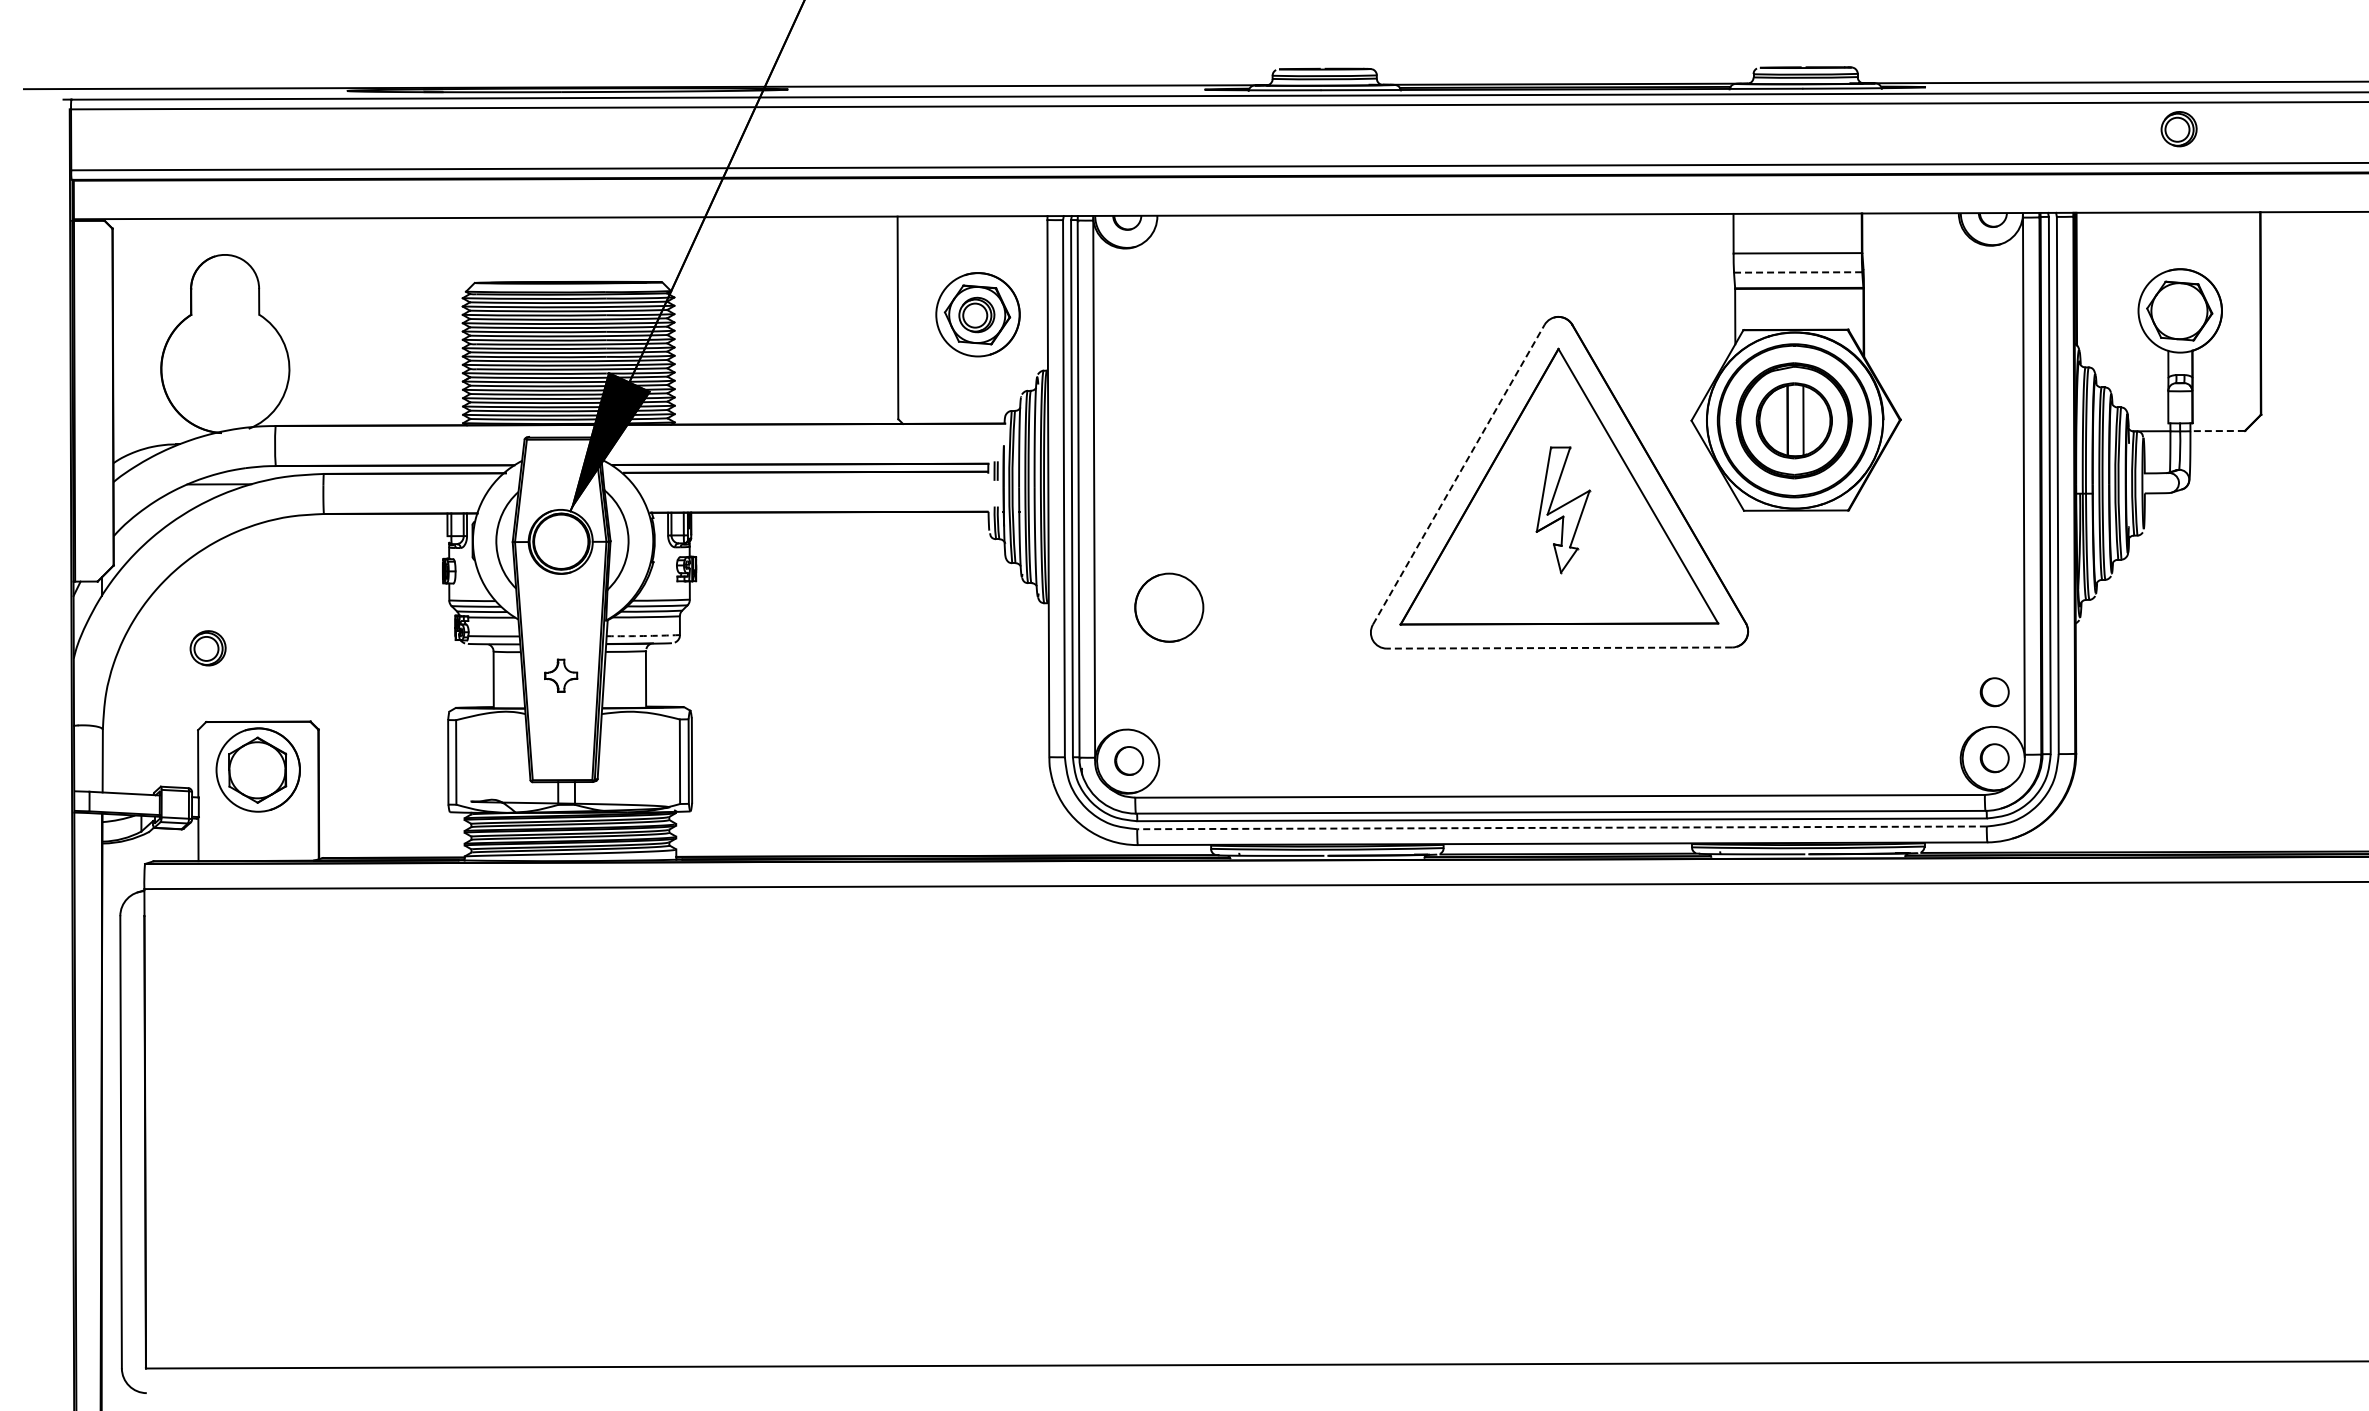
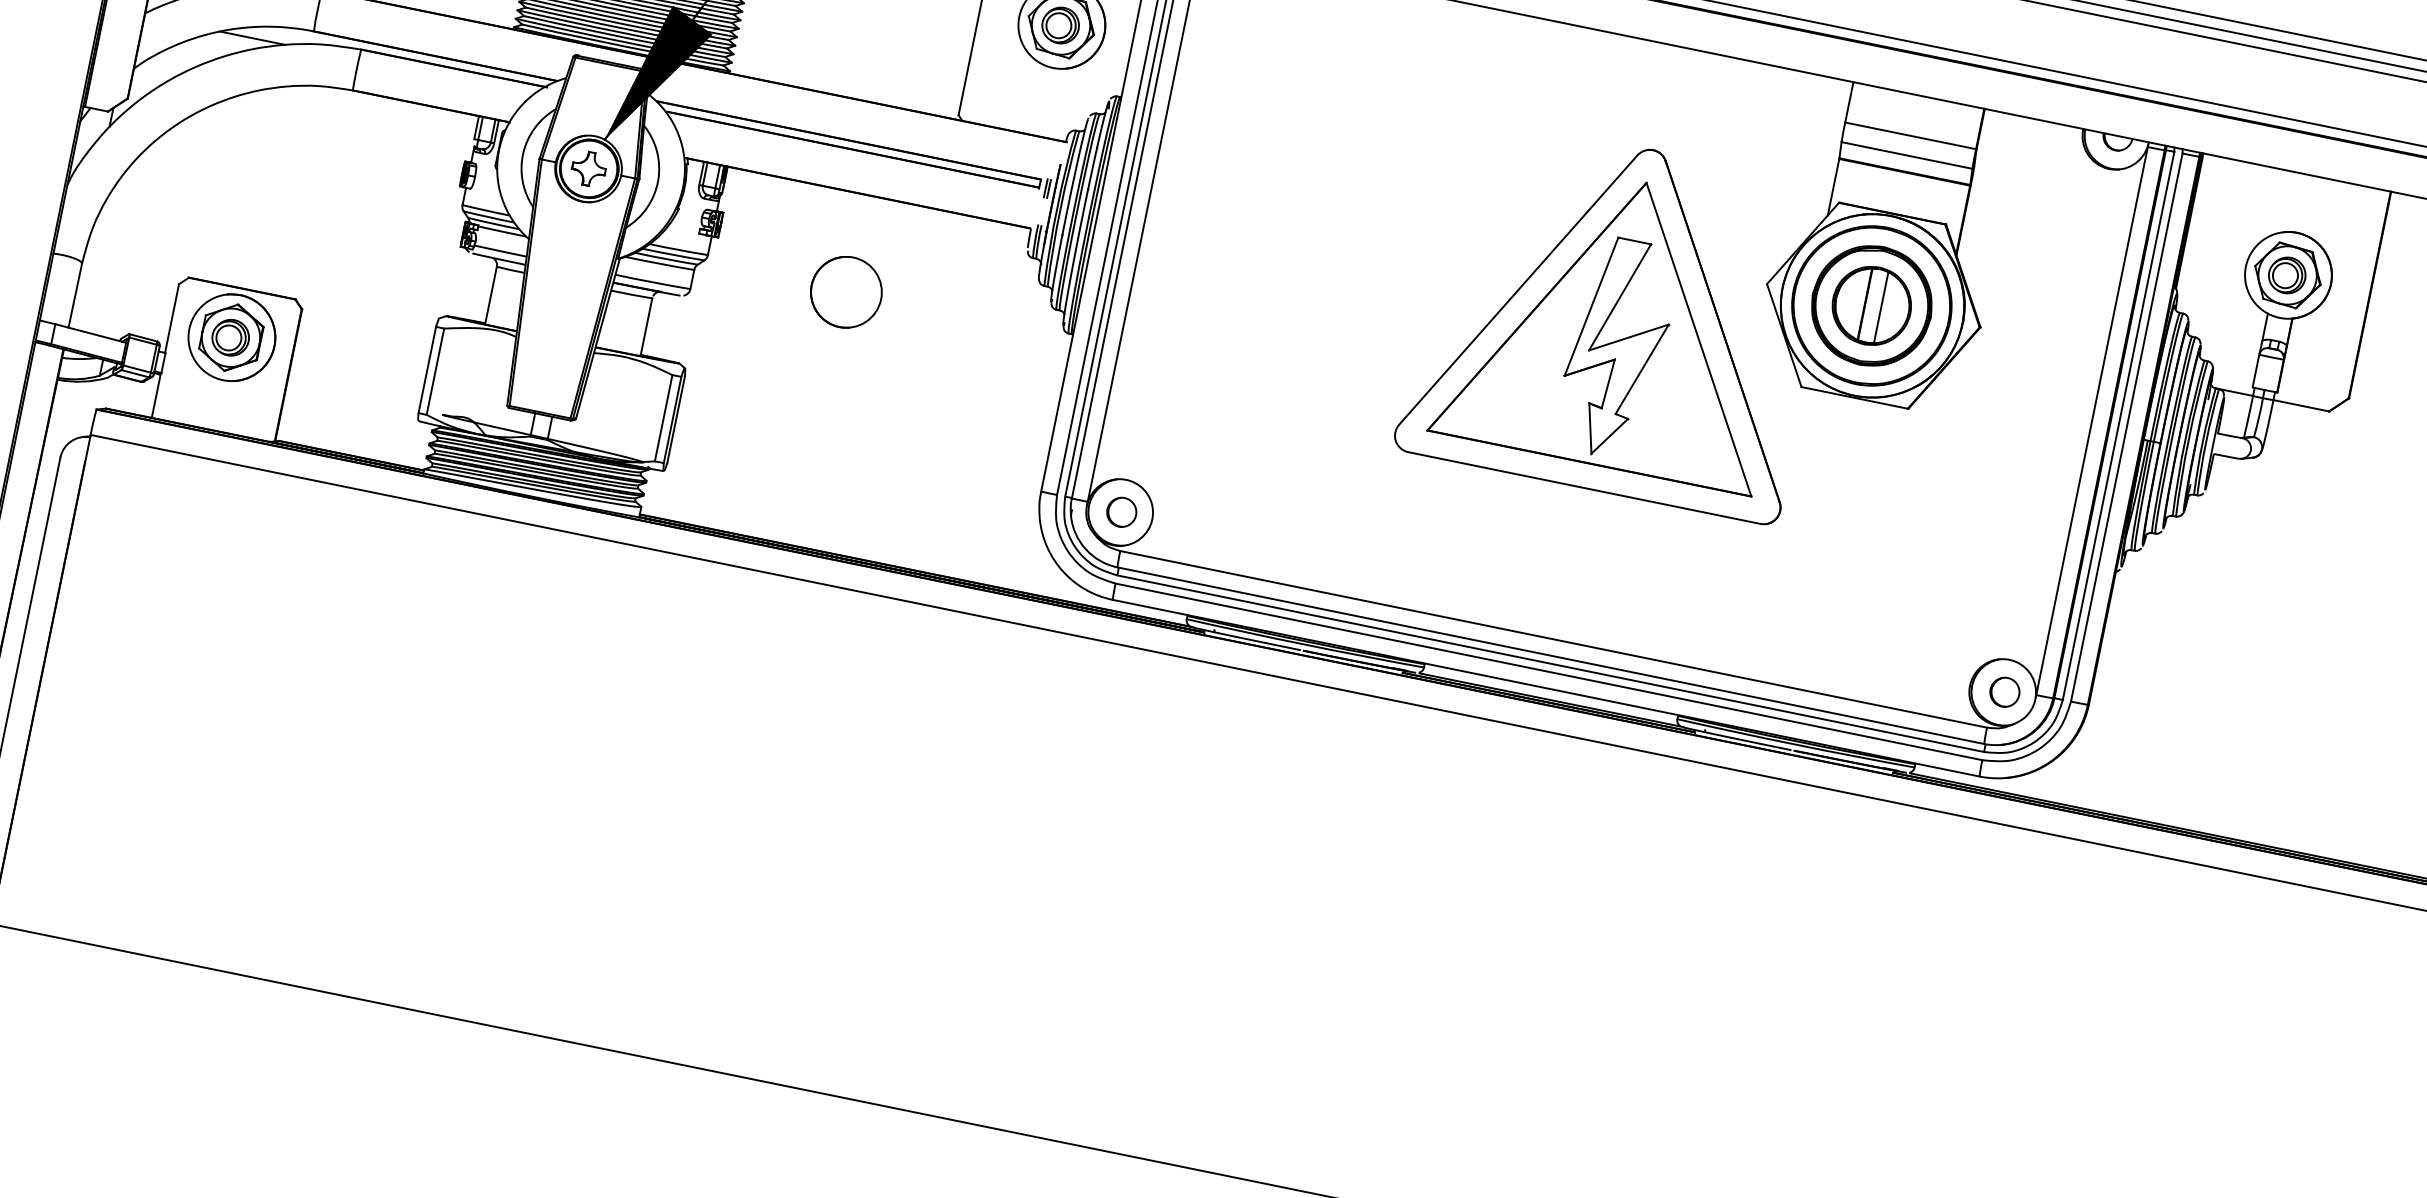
part: (2178, 129) -> (2286, 275), moved
line: (1798, 272) -> (1907, 155), dashed -> solid
line: (2217, 431) -> (2300, 406), dashed -> solid
line: (1458, 474) -> (1518, 289), dashed -> solid
part: (1563, 509) -> (1617, 347), size x1.67
circle: (1169, 607) -> (846, 292), moved
arc: (643, 636) -> (652, 282), dashed -> solid
part: (207, 648) -> (230, 337), moved
line: (1559, 648) -> (1584, 488), dashed -> solid
part: (561, 675) -> (589, 168), moved
circle: (1994, 692) -> (2018, 625), removed
line: (1562, 827) -> (1549, 671), dashed -> solid

